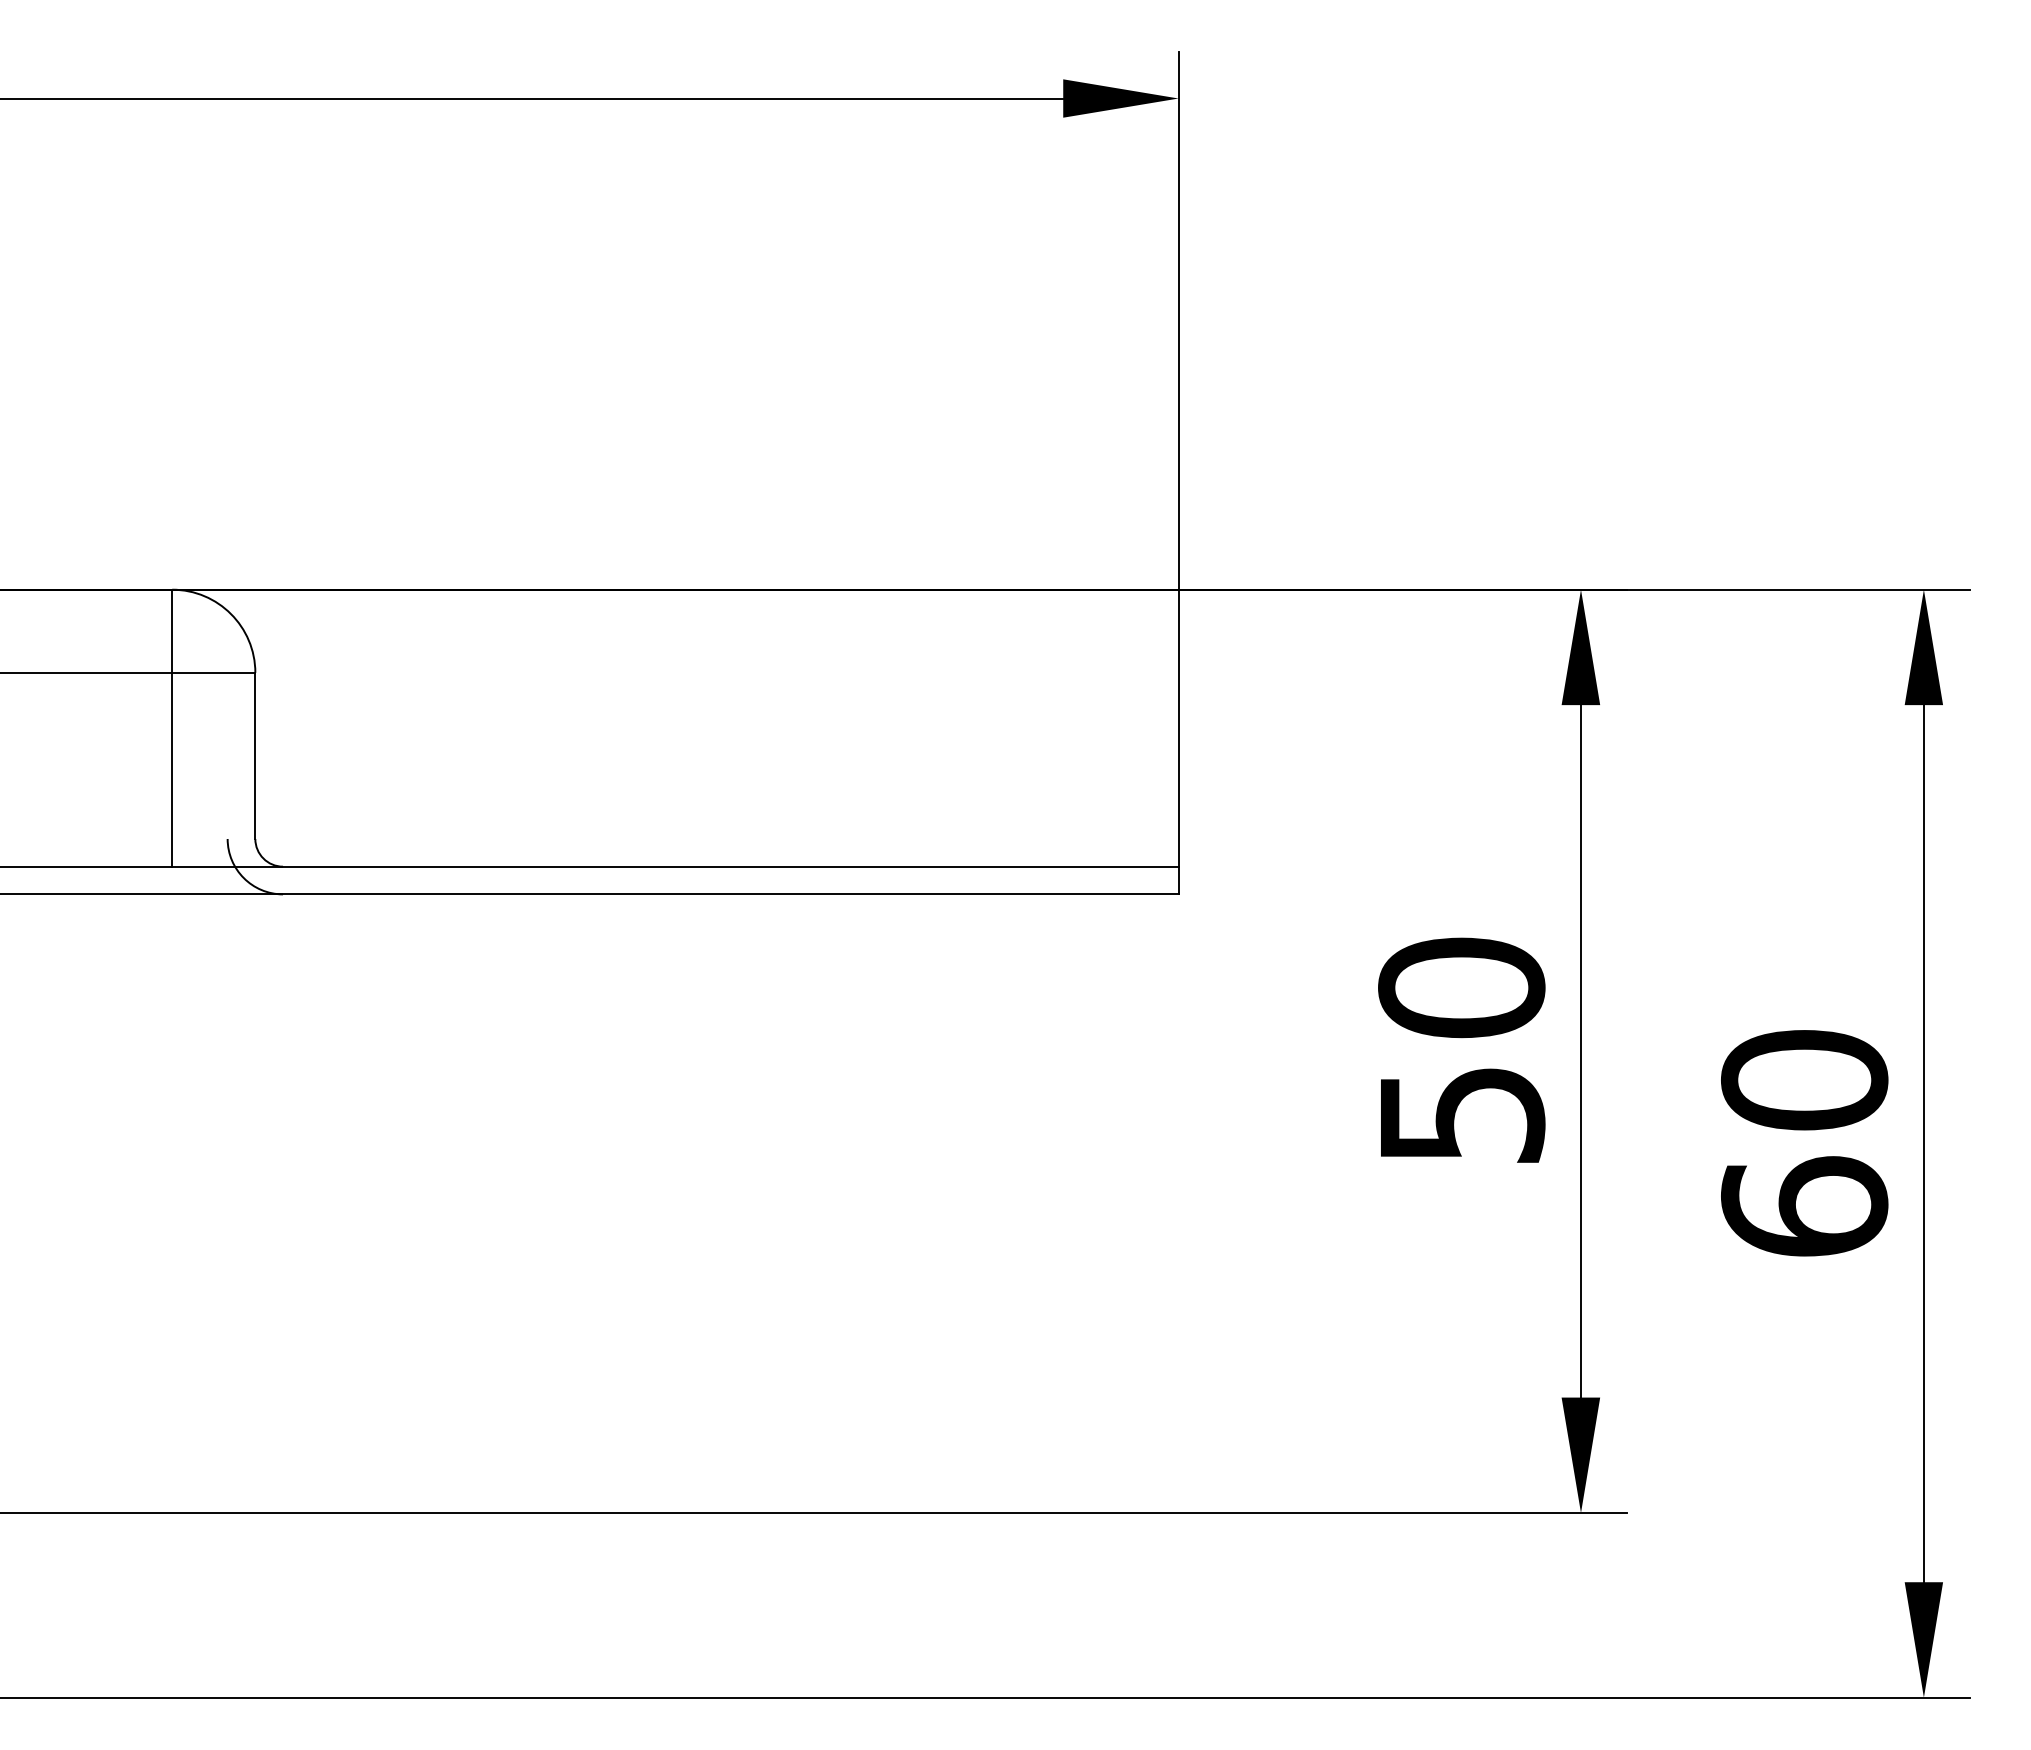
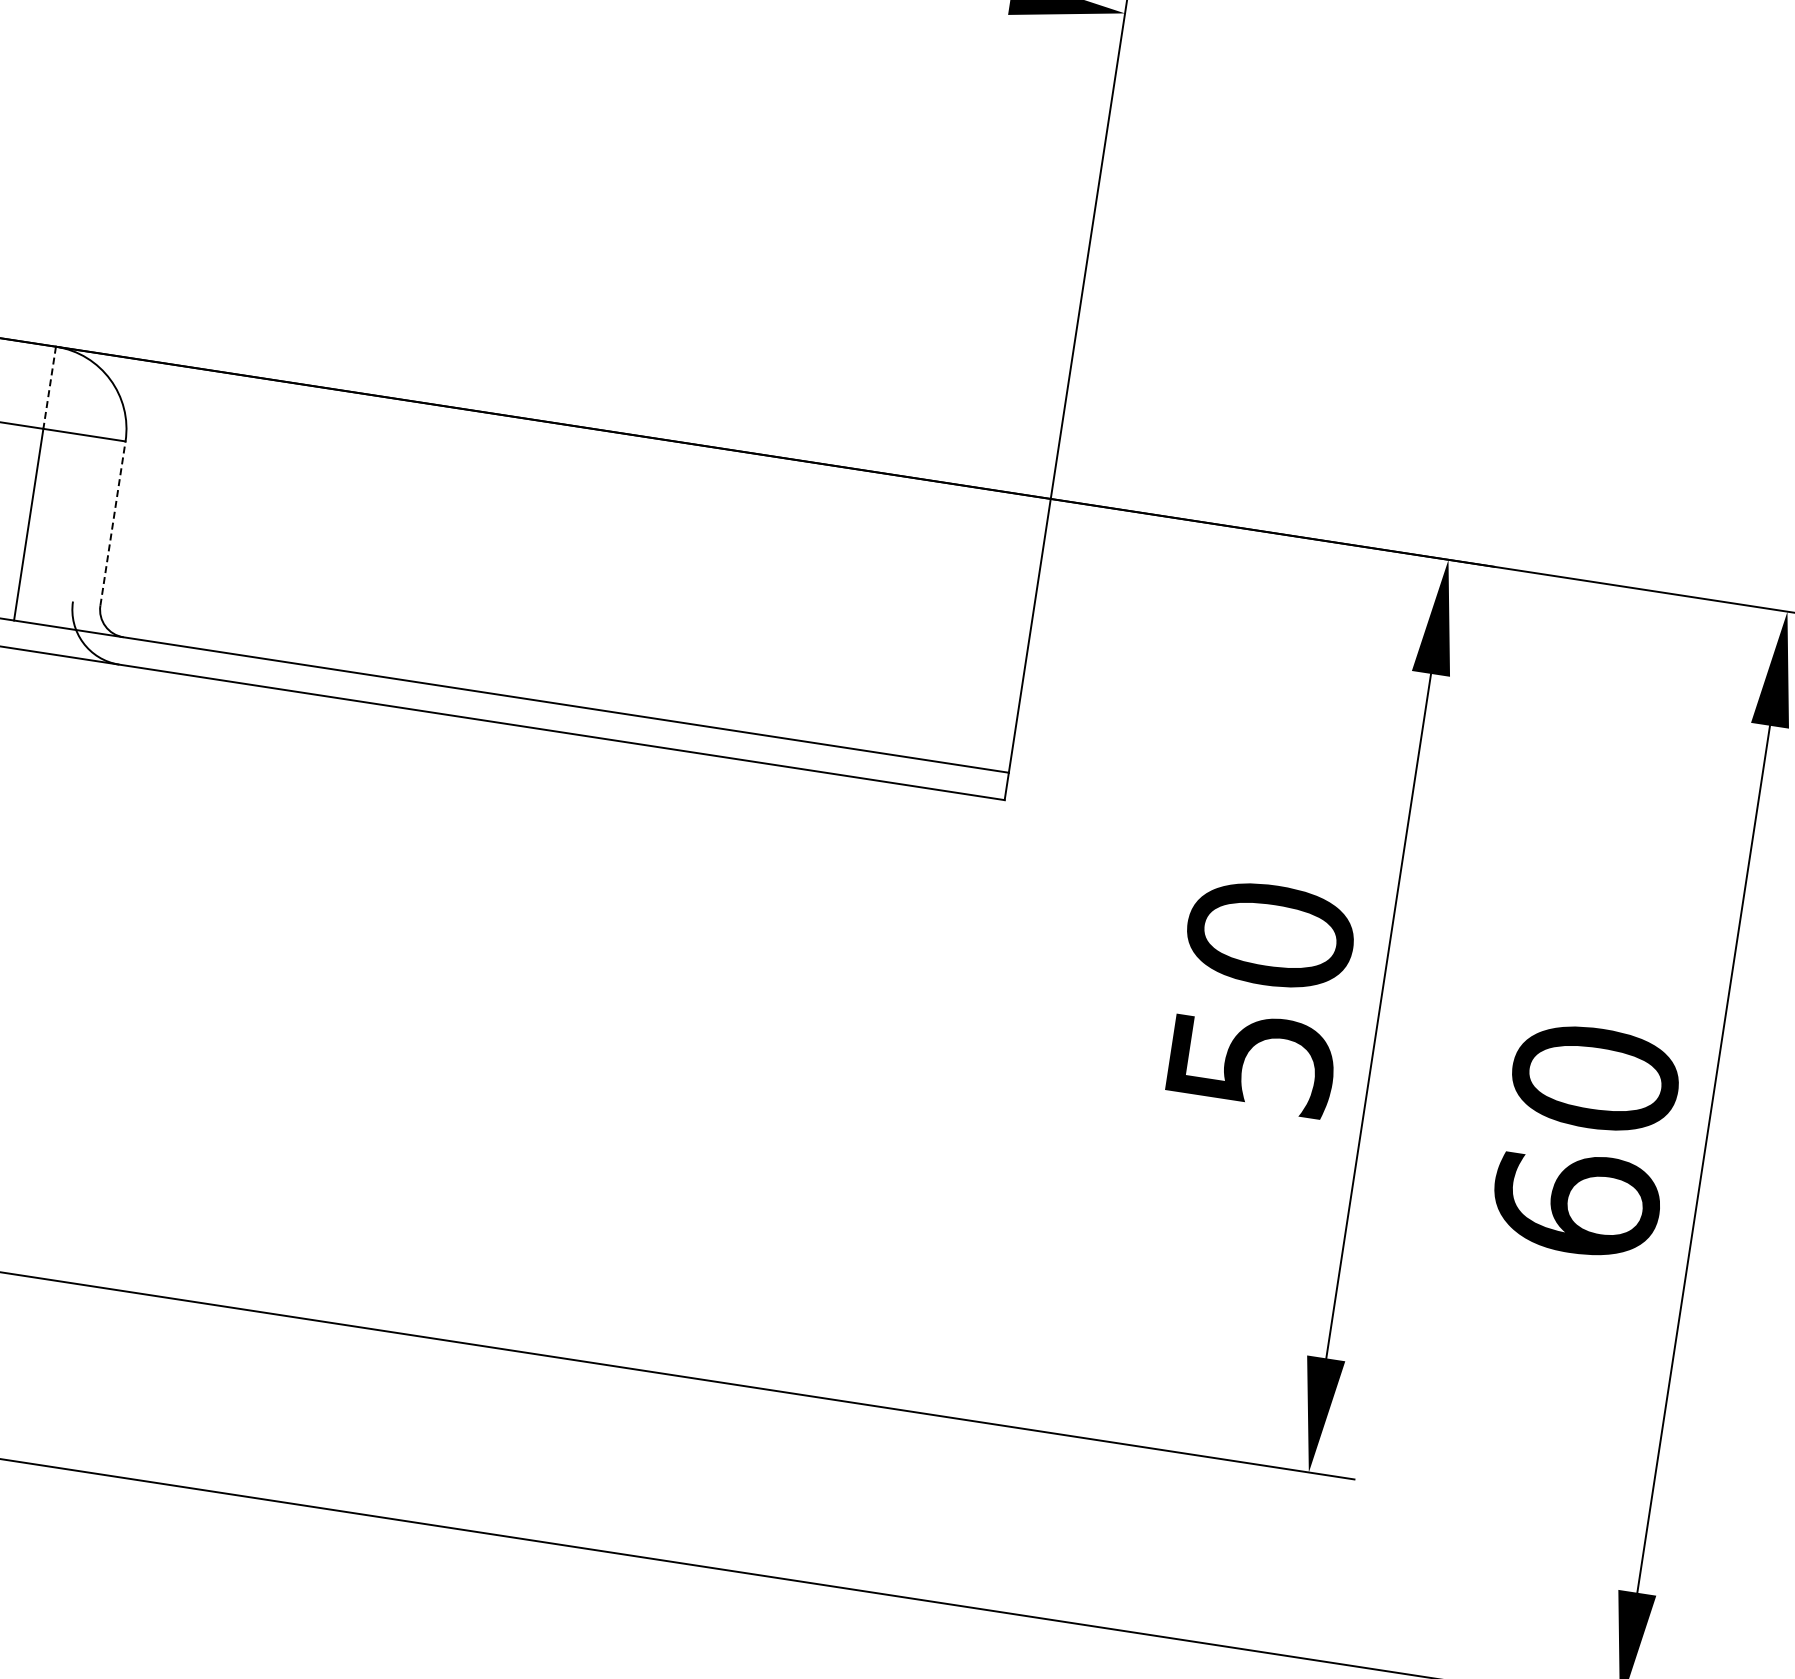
line: (172, 631) -> (49, 388), solid -> dashed
line: (255, 755) -> (113, 523), solid -> dashed

